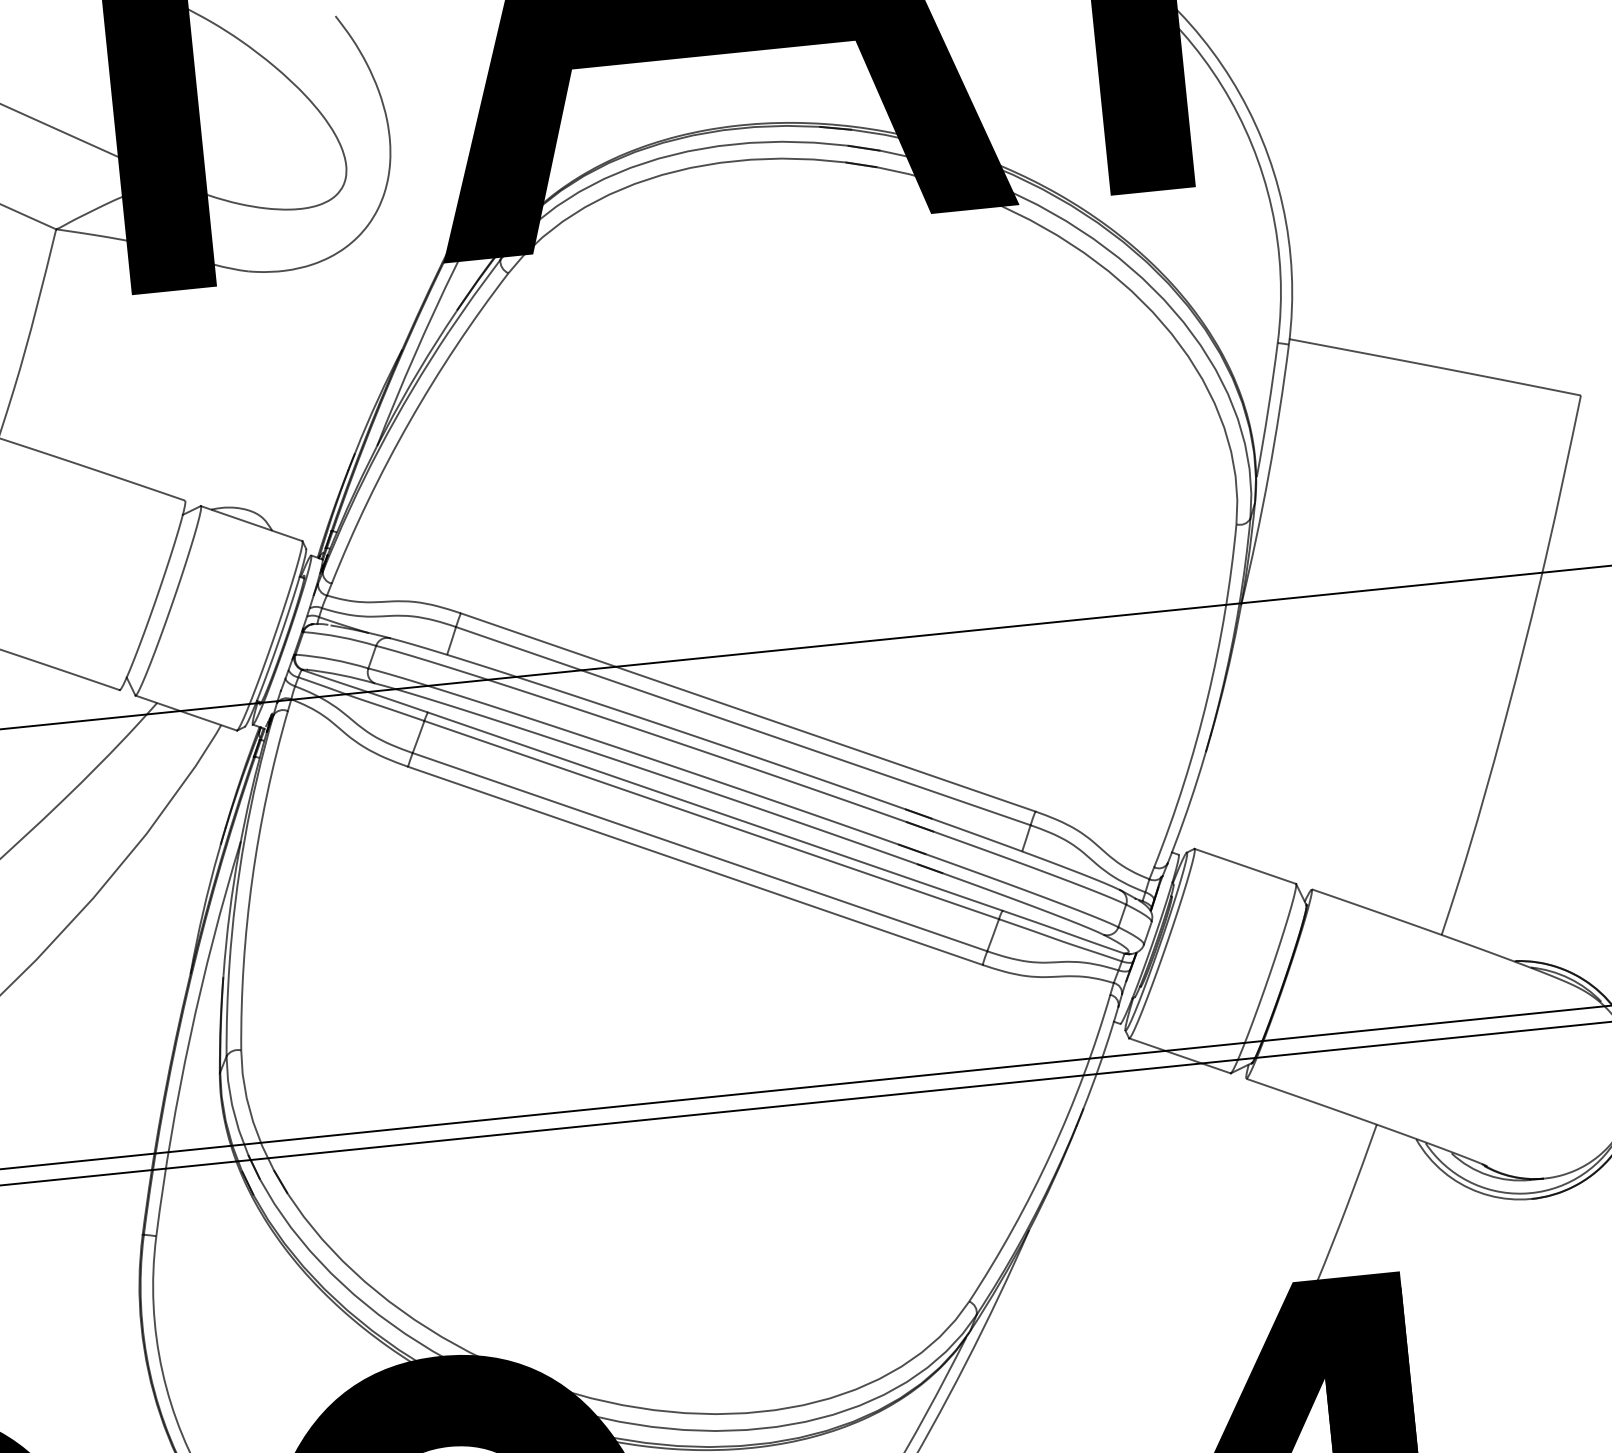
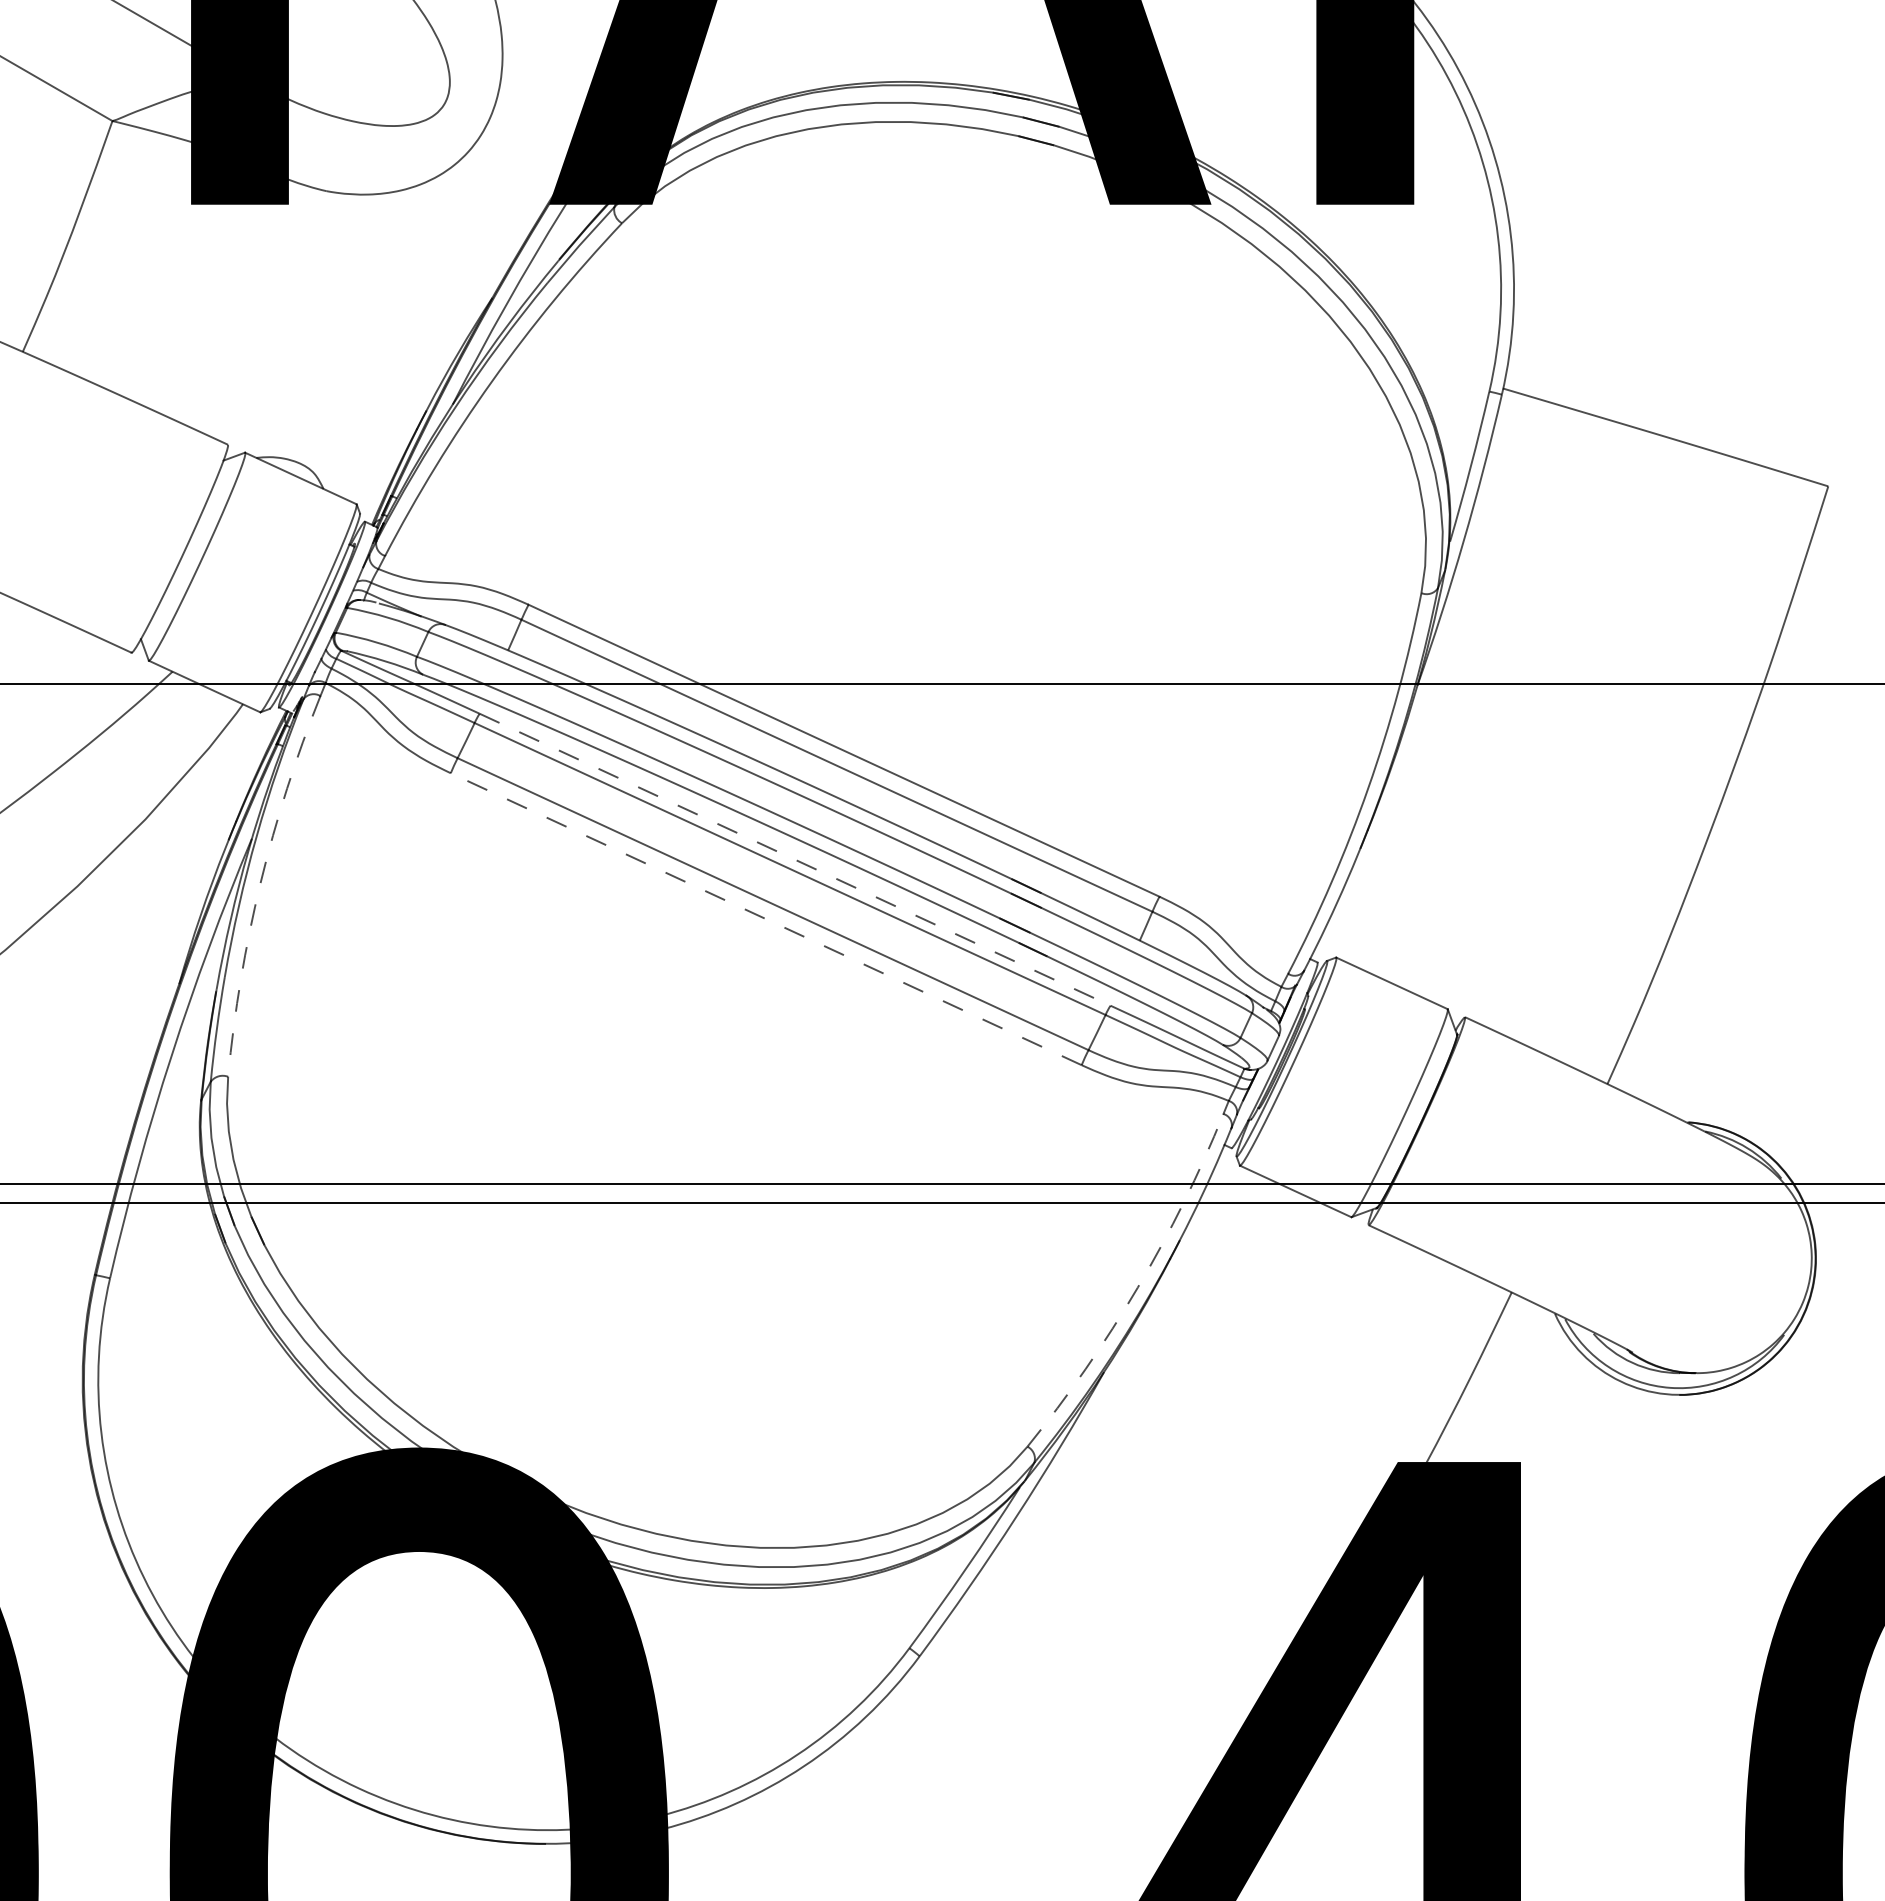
line: (715, 811) -> (795, 859), solid -> dashed
line: (695, 866) -> (766, 919), solid -> dashed
arc: (252, 879) -> (260, 883), solid -> dashed
arc: (1050, 1153) -> (1137, 1287), solid -> dashed

